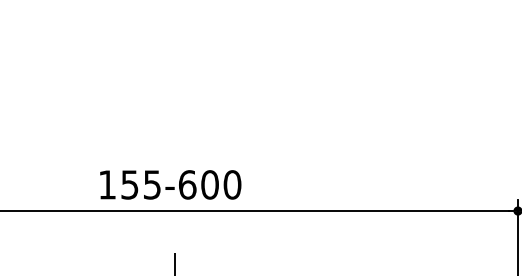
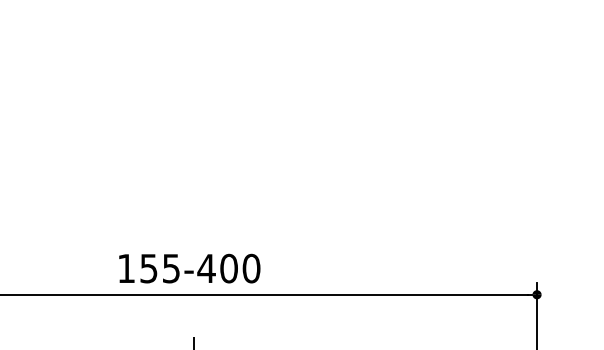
text: (187, 184) -> (206, 268), 155-600 -> 155-400

